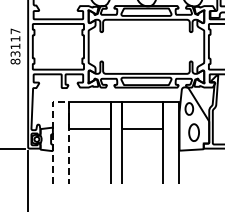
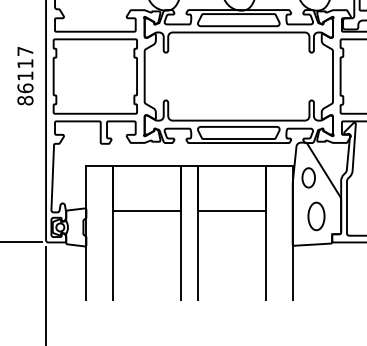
text: (15, 53) -> (25, 87), 83117 -> 86117
line: (61, 101) -> (100, 165), dashed -> solid

